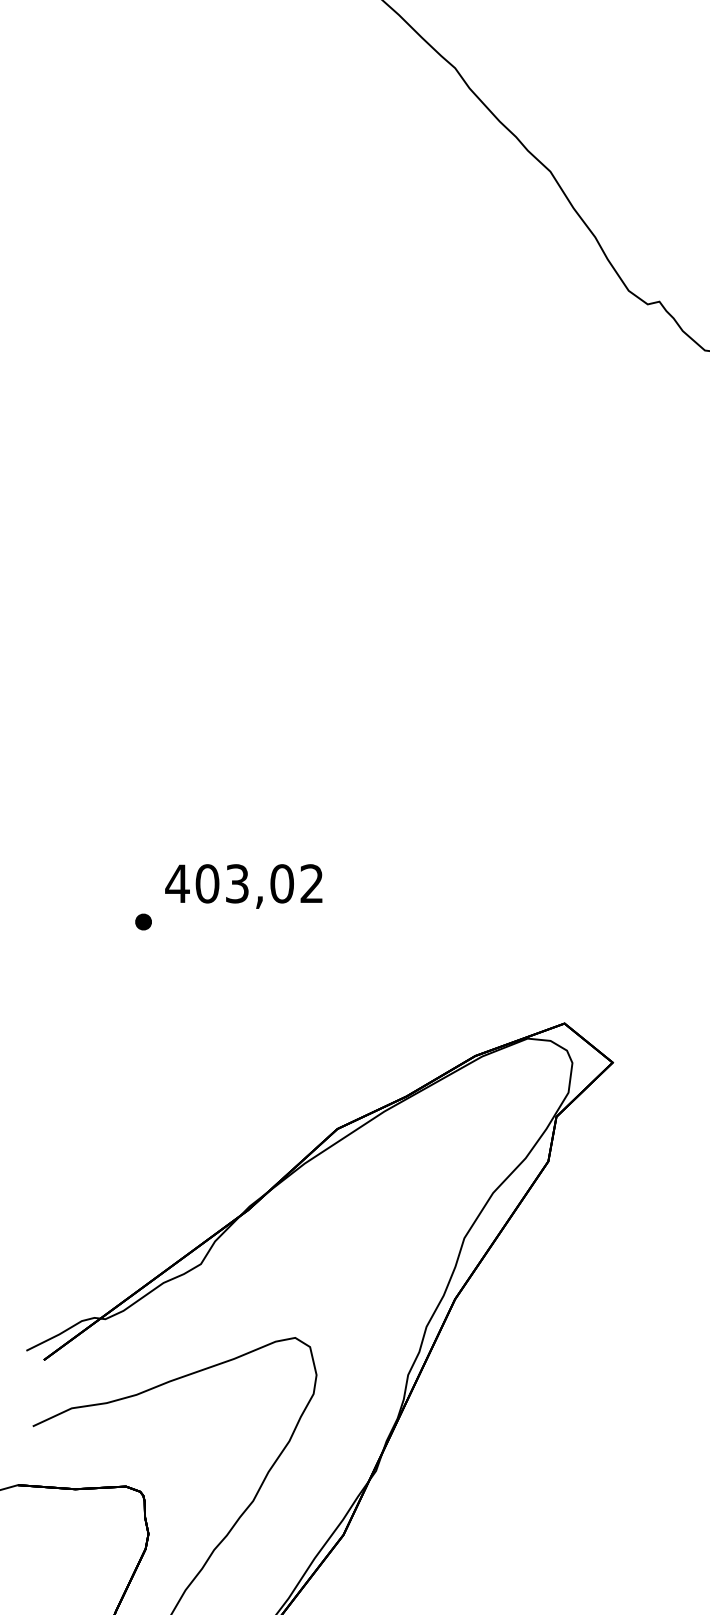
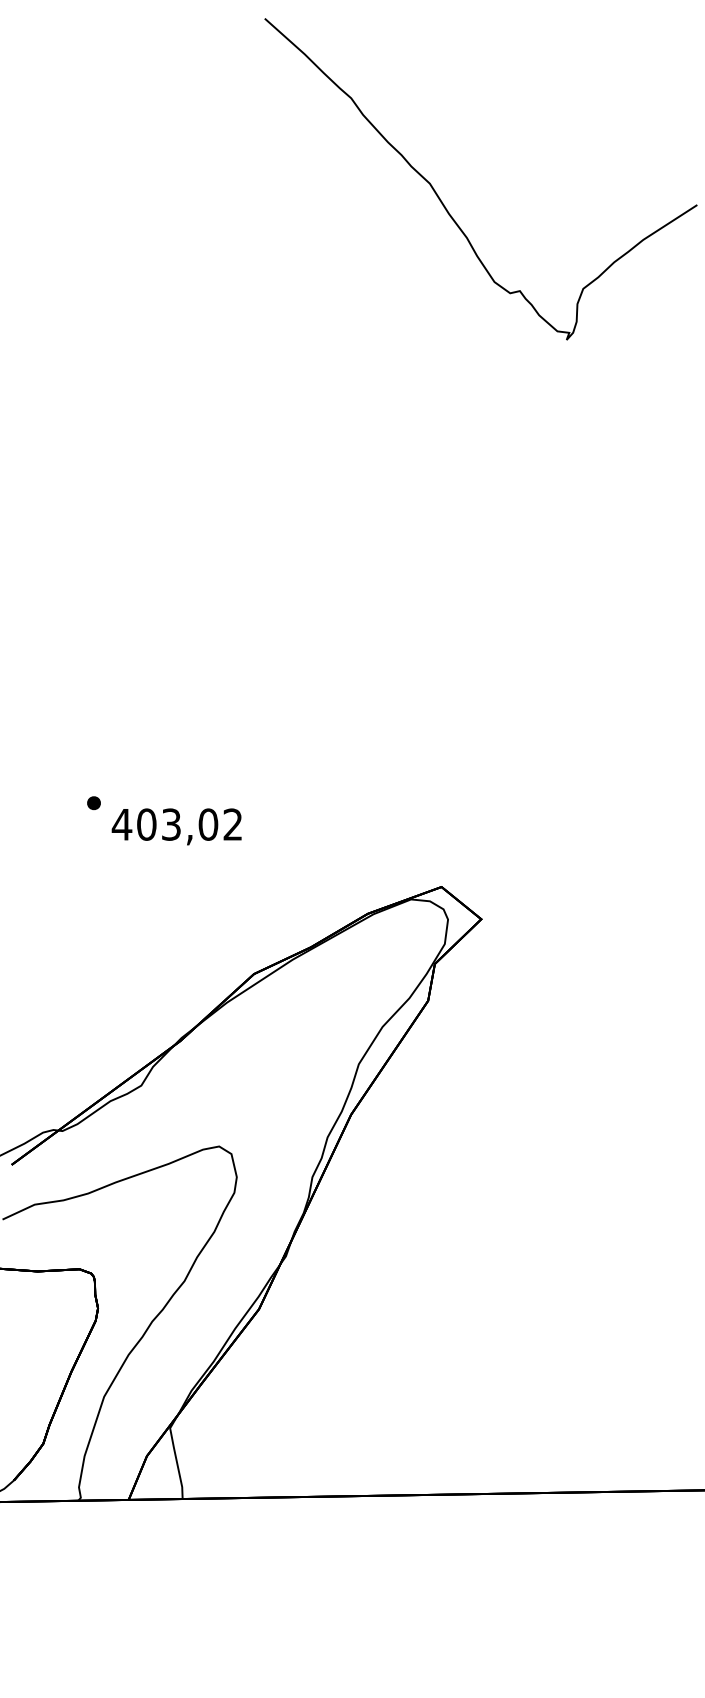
text: (243, 886) -> (176, 826), moved

